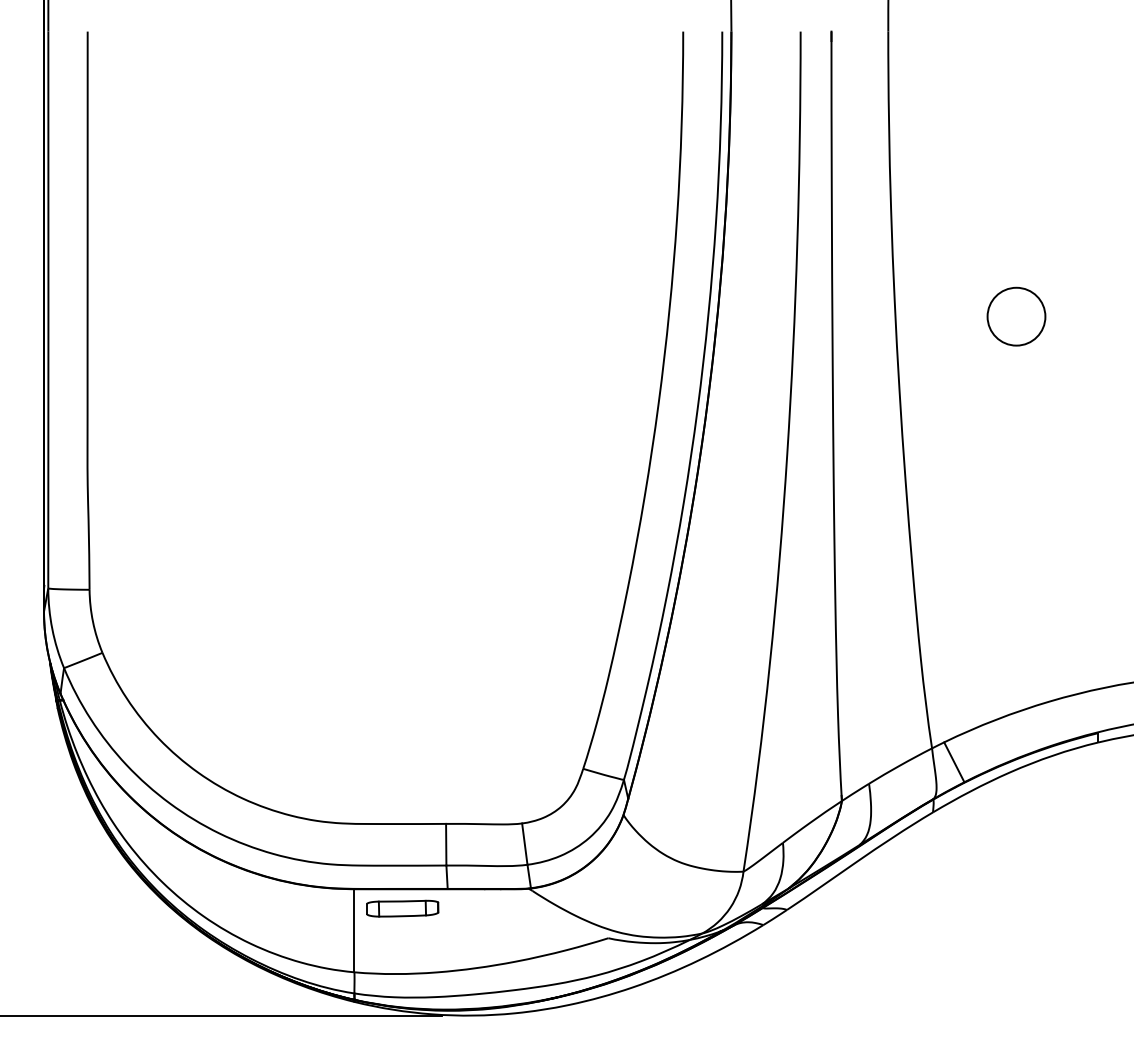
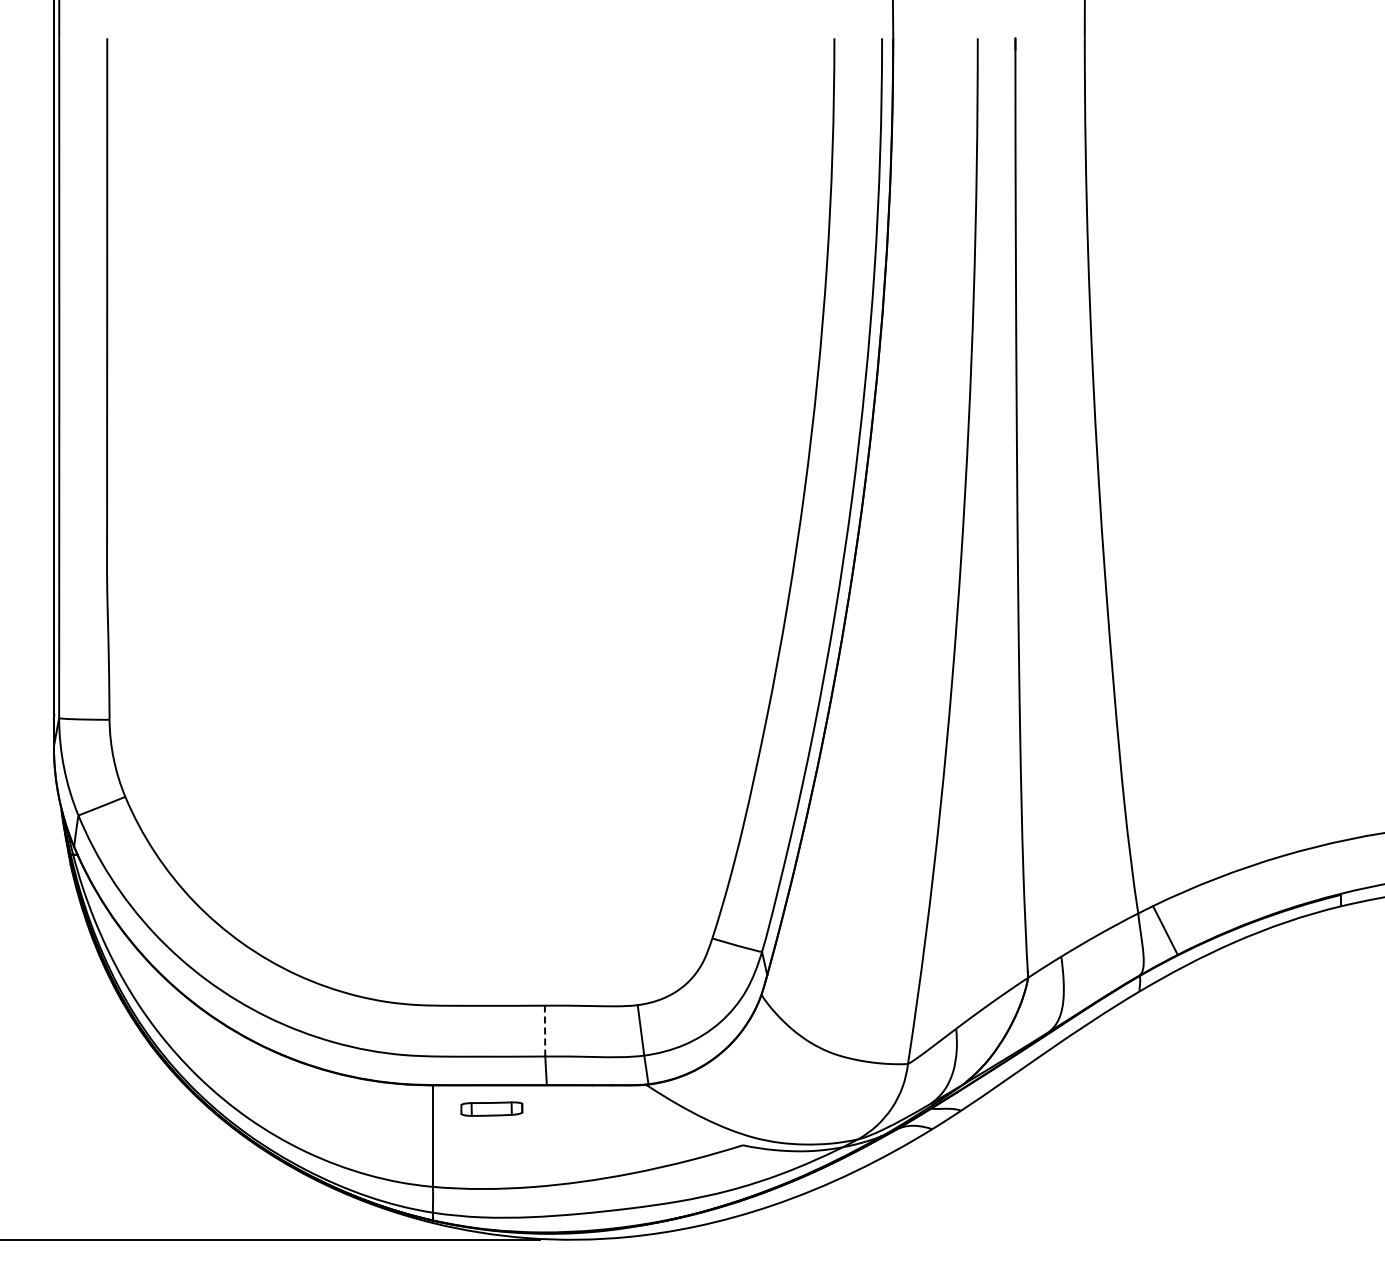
circle: (1016, 316) -> (1241, 386), removed
line: (446, 844) -> (545, 1030), solid -> dashed
part: (402, 908) -> (491, 1108), size x0.7

